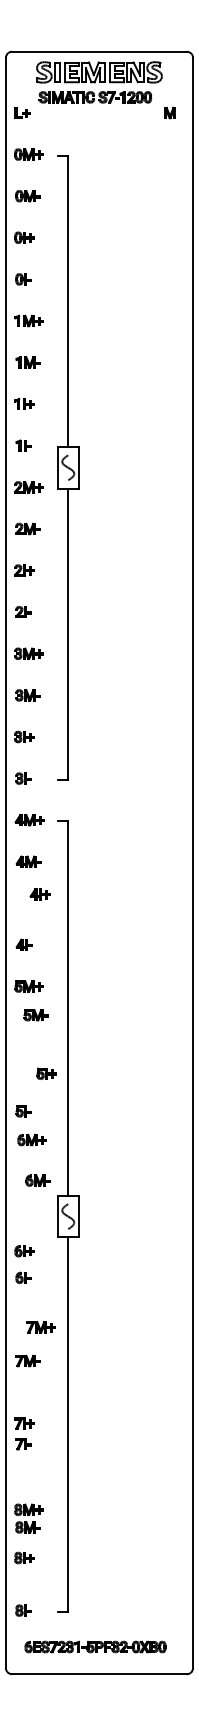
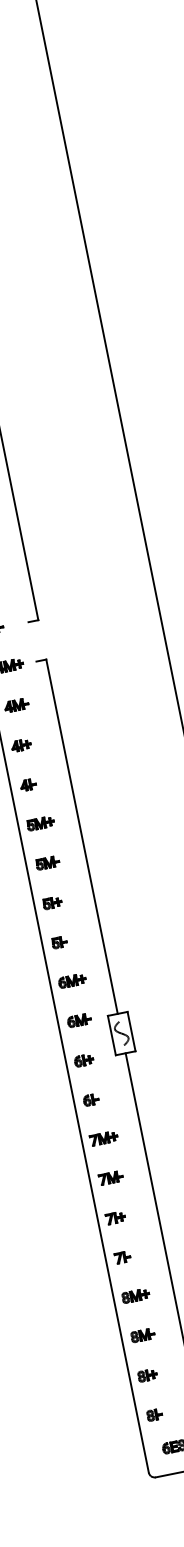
part: (39, 894) -> (20, 745), moved
part: (35, 1015) -> (47, 863), moved
part: (46, 1073) -> (52, 902), moved
part: (31, 1139) -> (71, 980), moved
part: (37, 1180) -> (78, 1020), moved
part: (24, 1251) -> (84, 1060), moved
part: (40, 1327) -> (103, 1138), moved
part: (24, 1423) -> (115, 1217), moved
part: (28, 1509) -> (135, 1295), moved
part: (24, 1557) -> (147, 1374), moved

